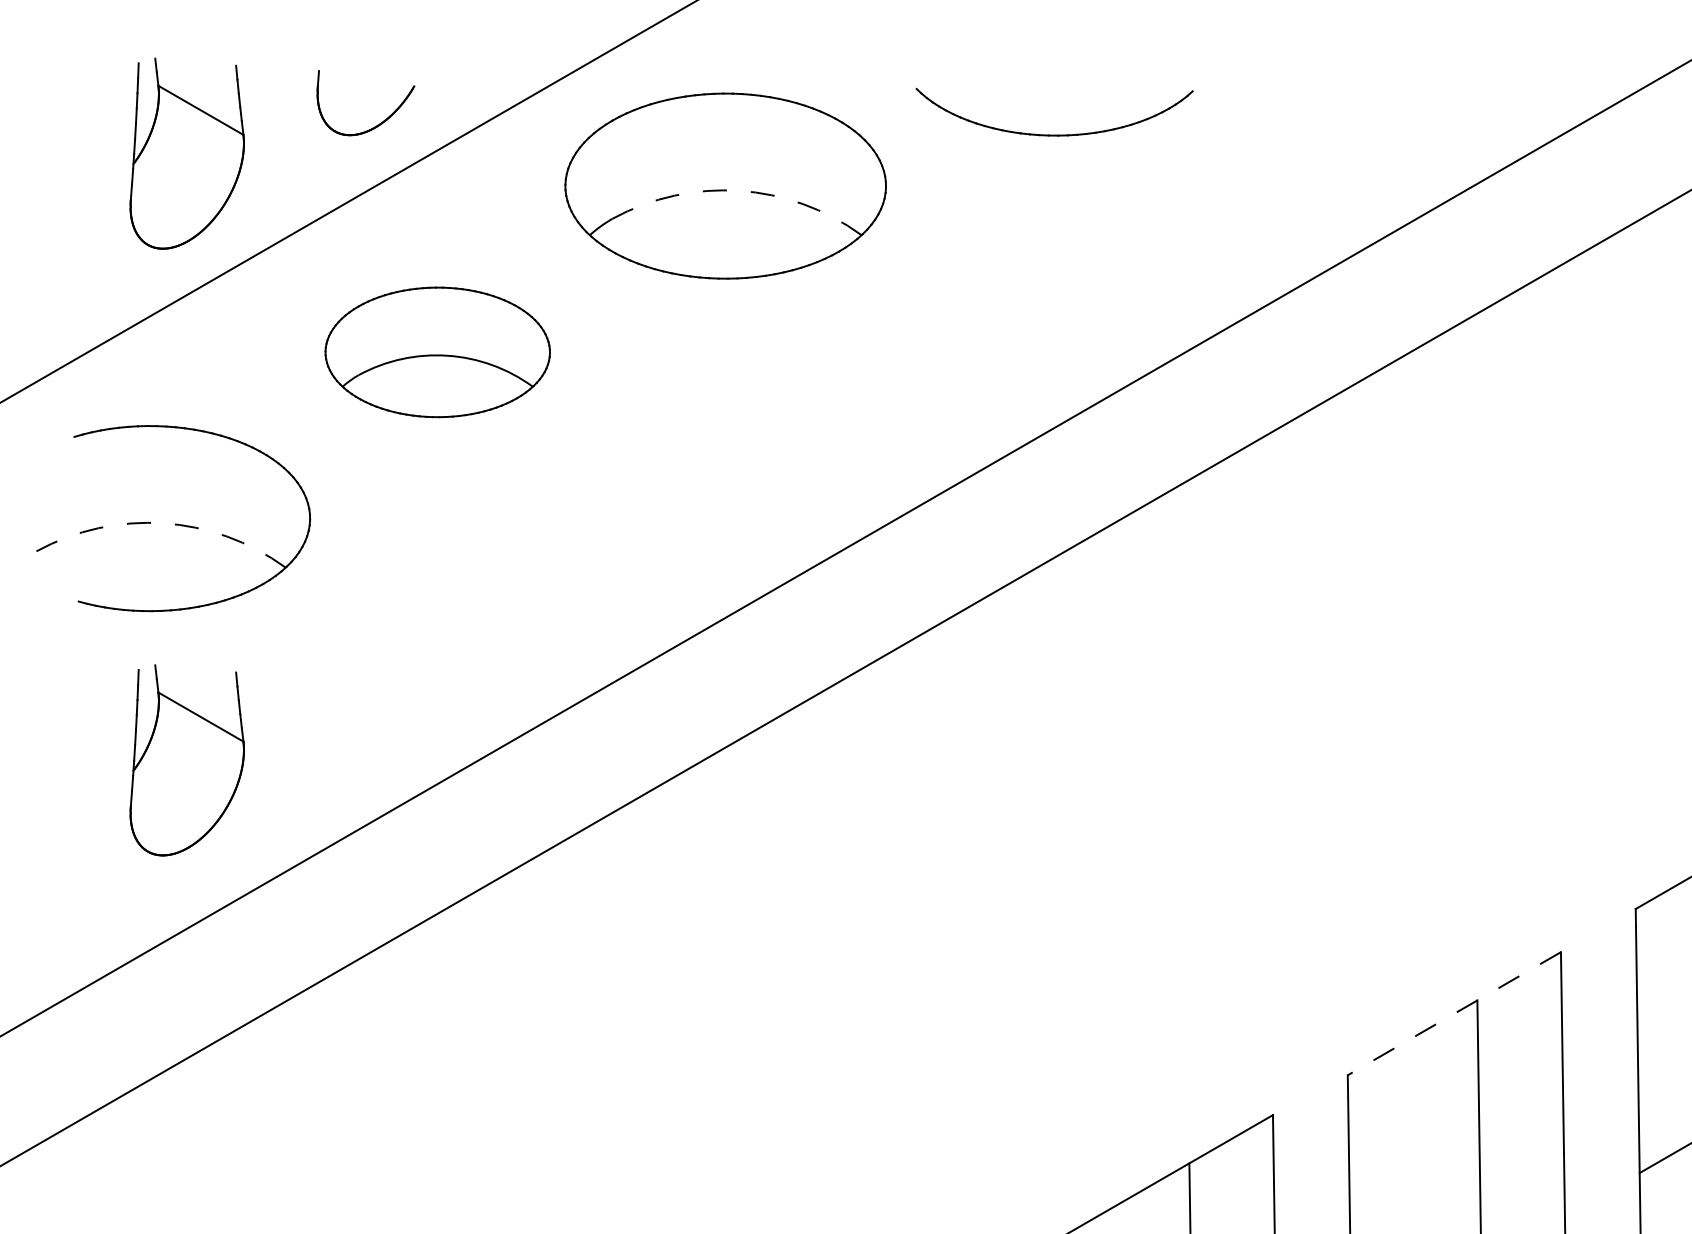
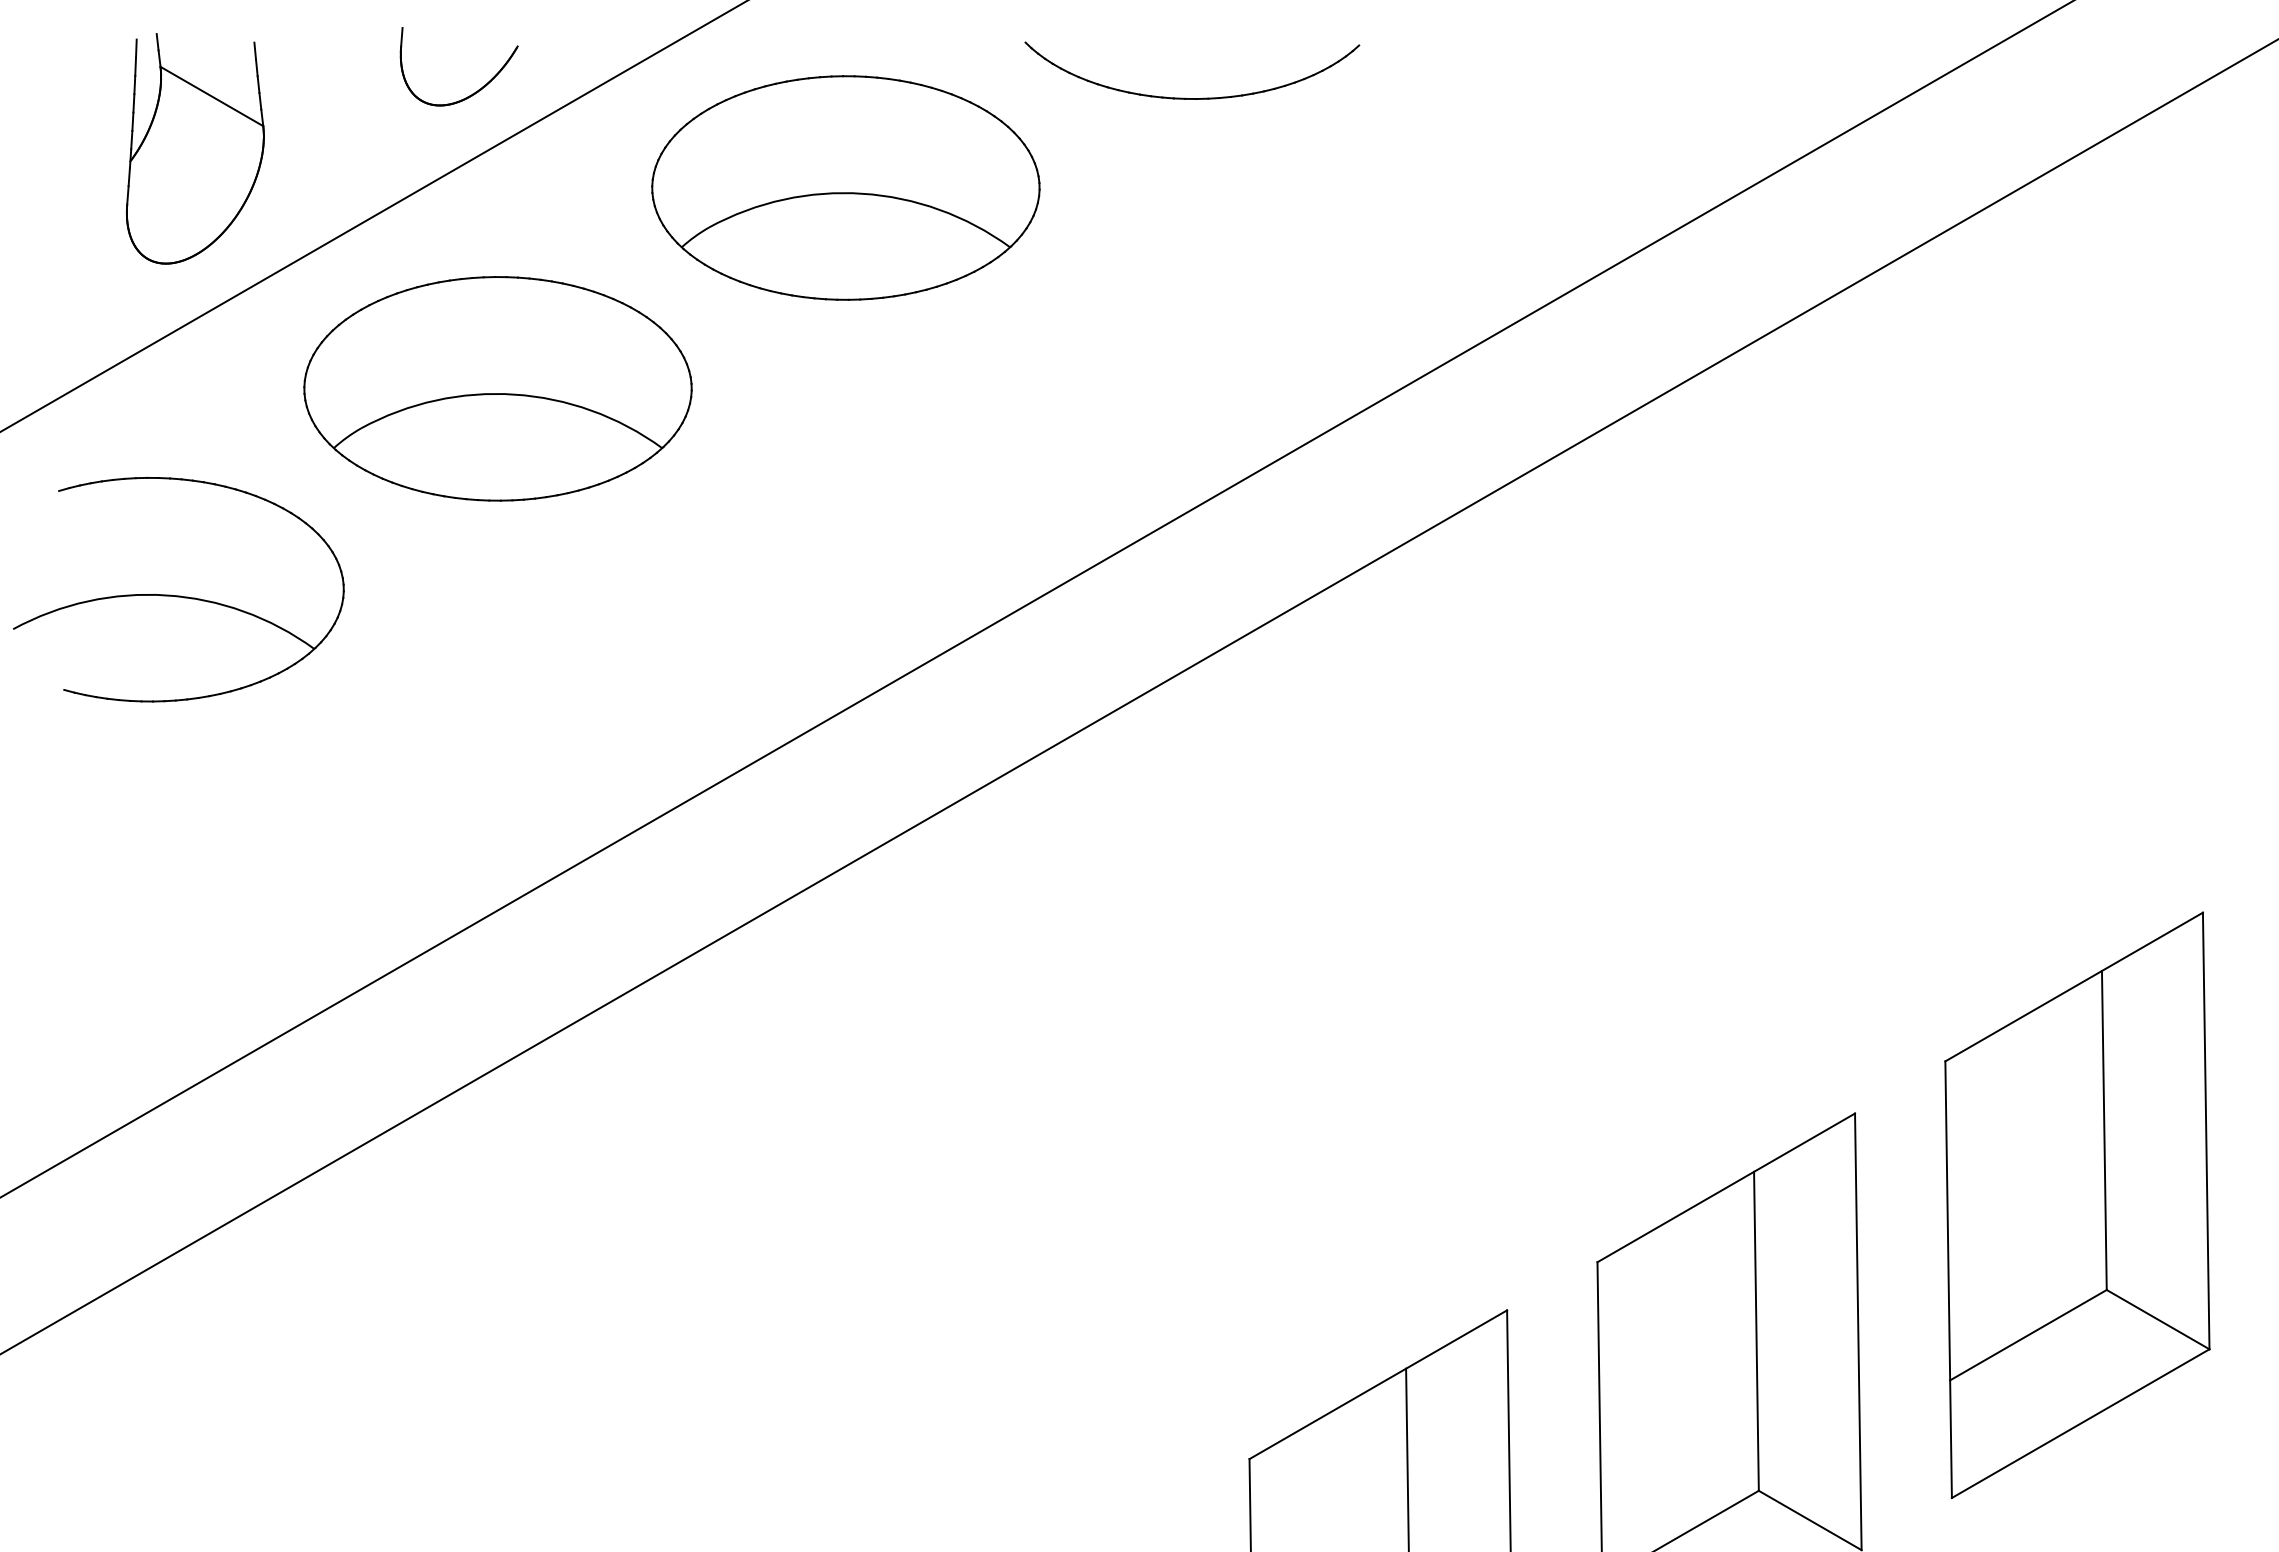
part: (379, 123) -> (475, 91), moved
part: (1049, 134) -> (1185, 97), moved
arc: (739, 190) -> (862, 193), dashed -> solid
part: (437, 352) -> (497, 388), size x1.43
arc: (163, 523) -> (166, 595), dashed -> solid
part: (187, 760) -> (195, 881), removed
line: (1454, 1013) -> (1726, 1187), dashed -> solid

